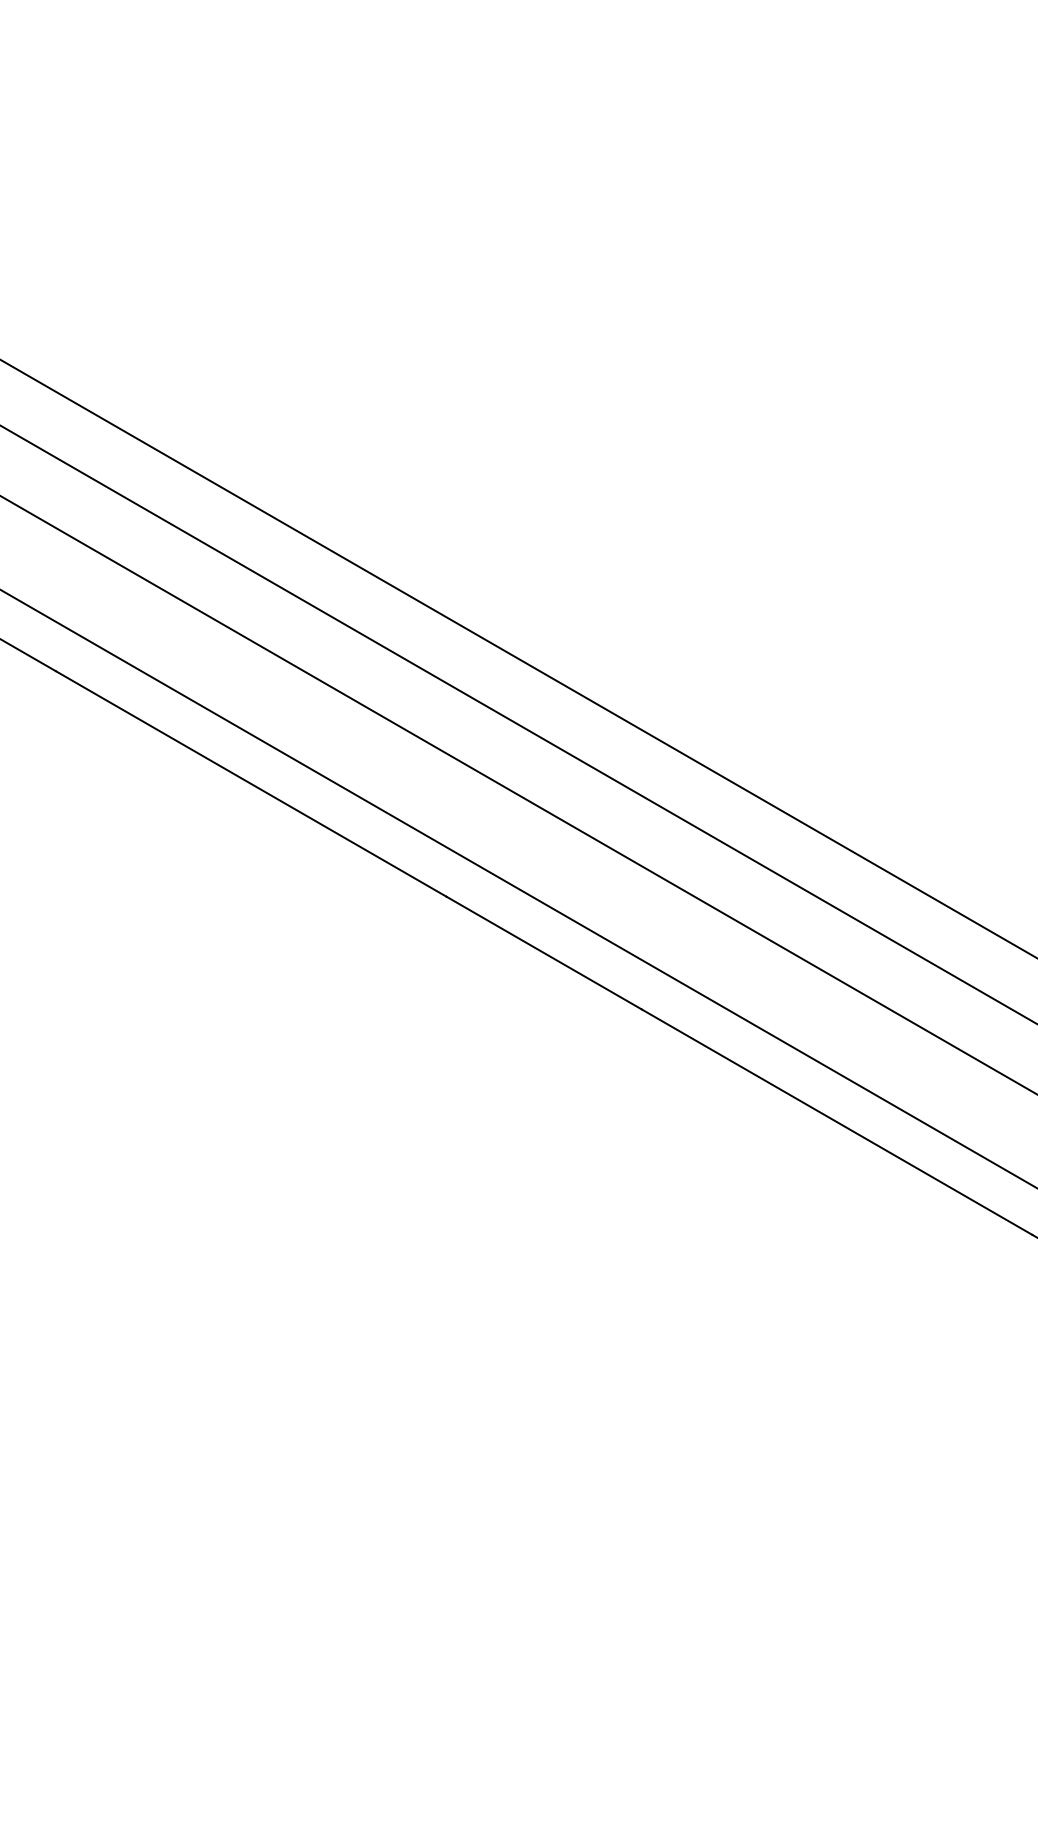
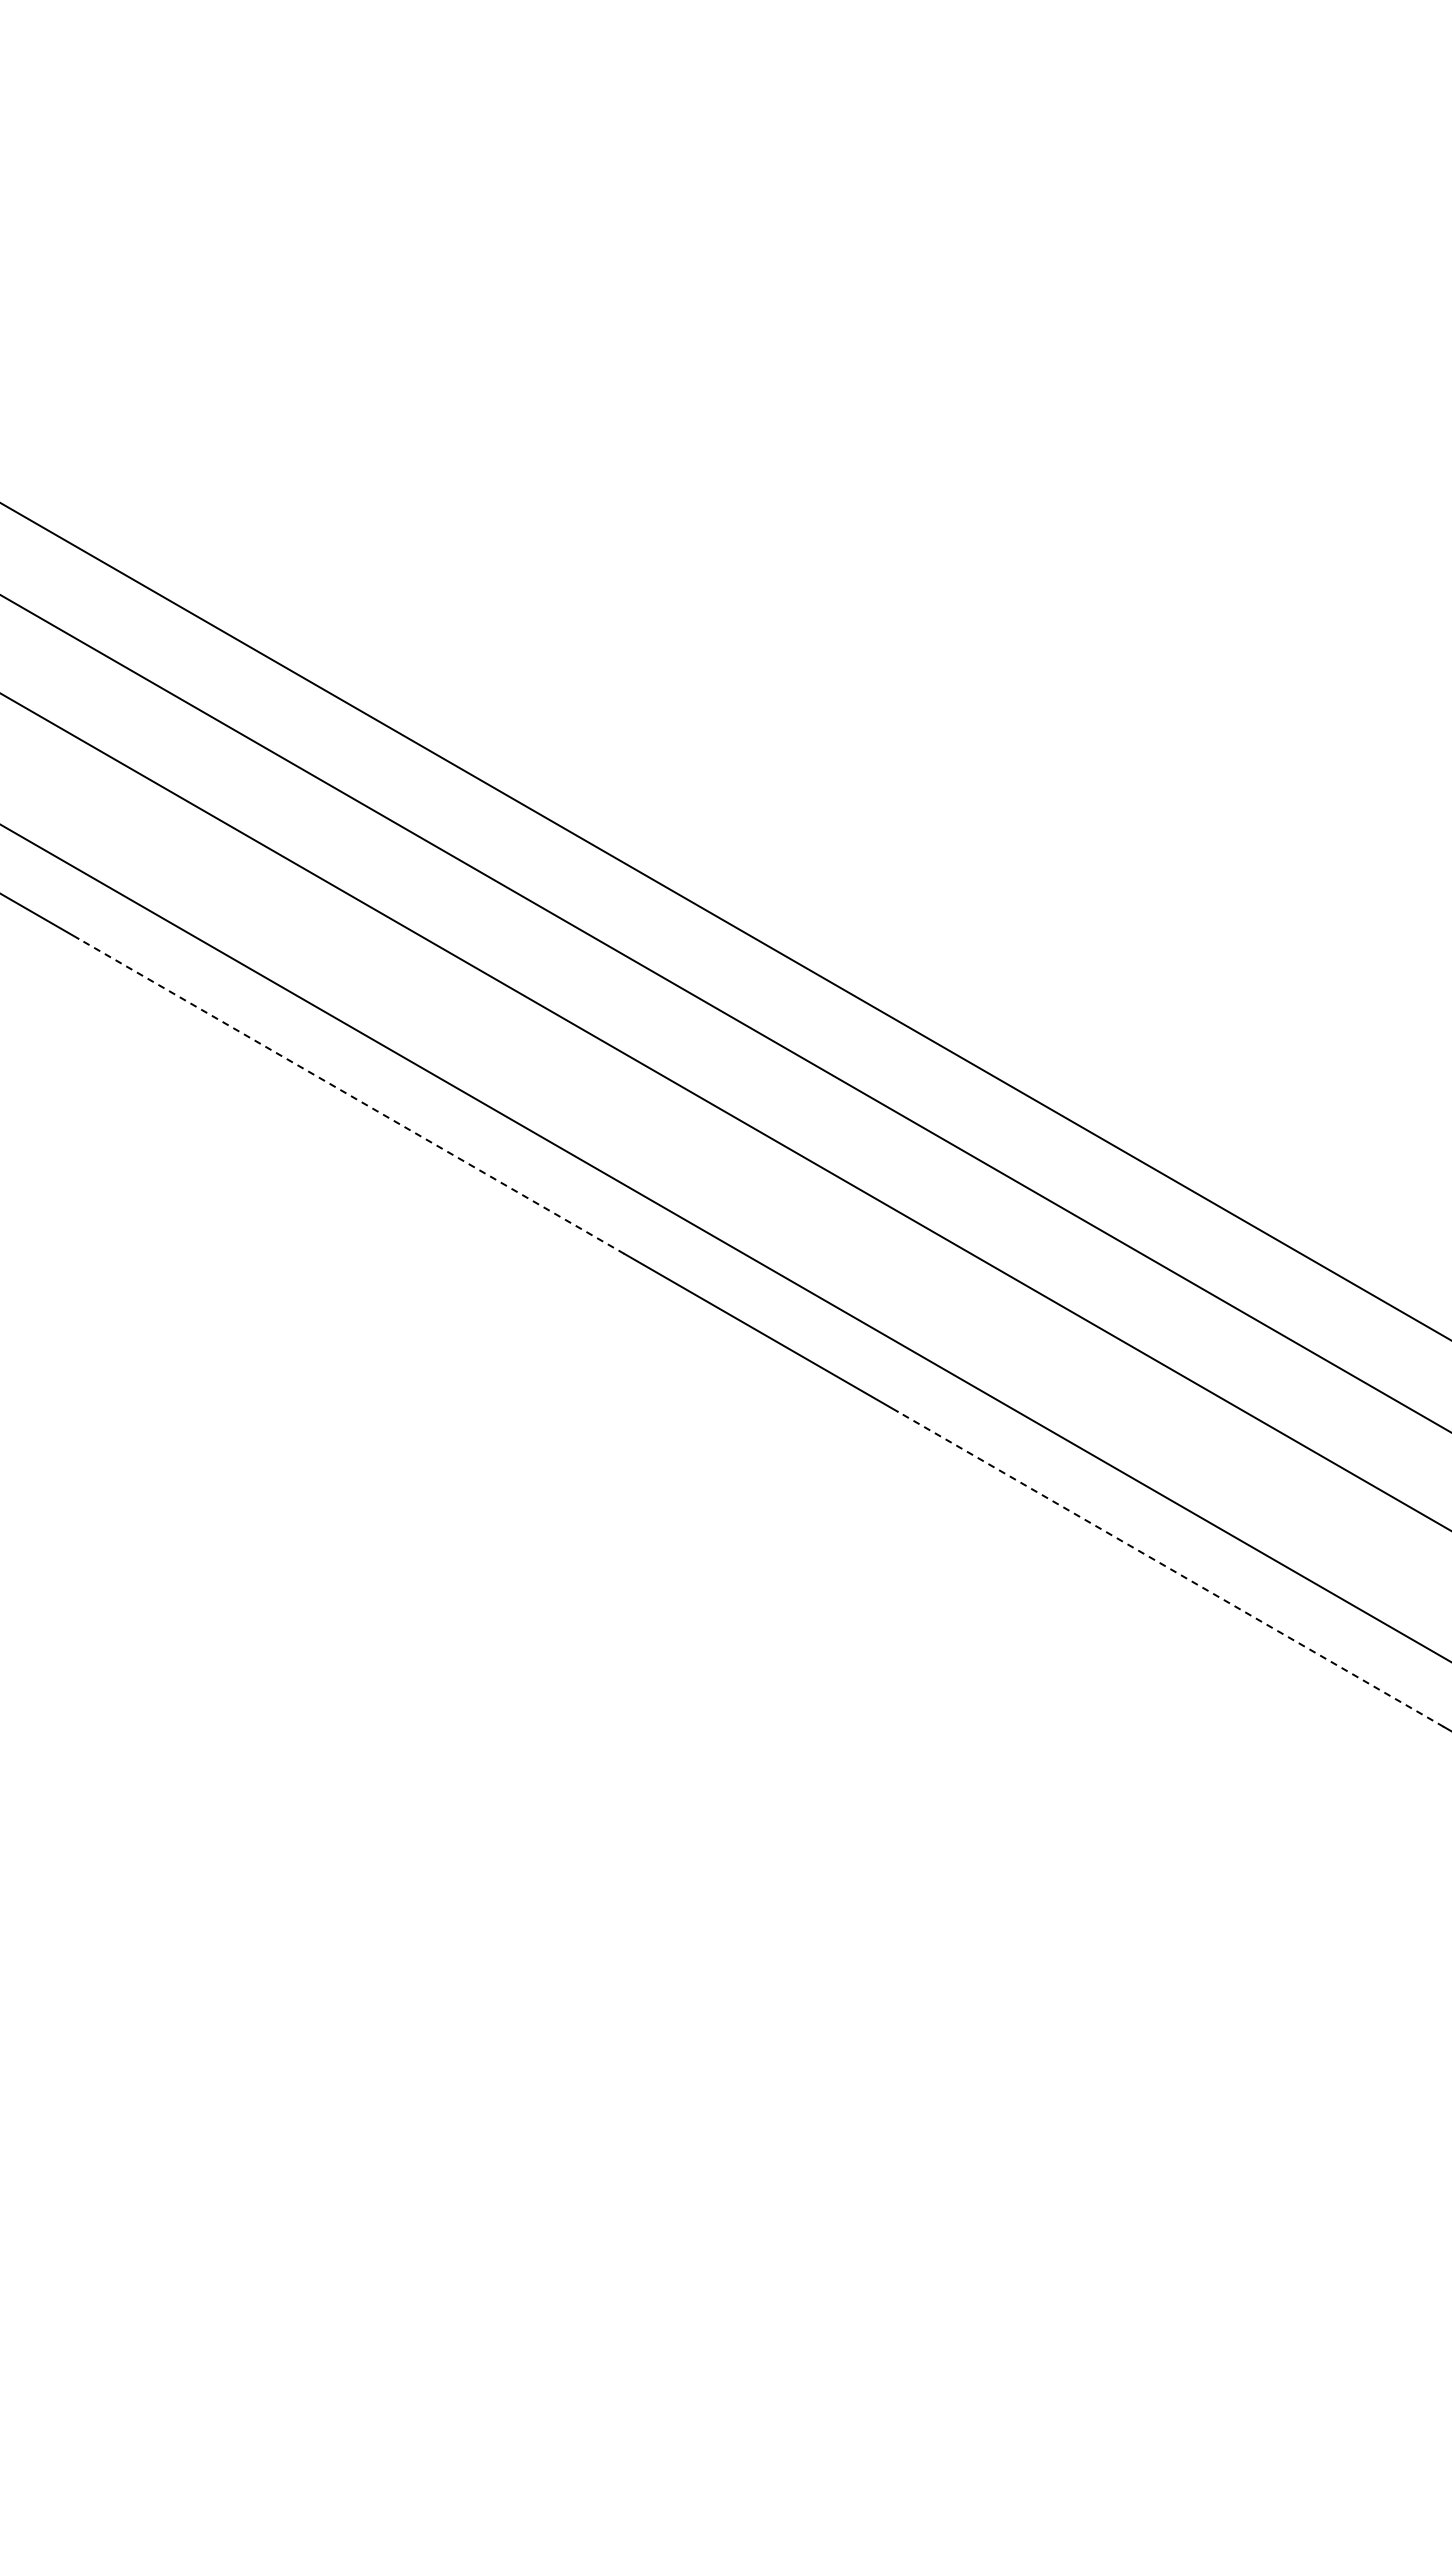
line: (251, 784) -> (351, 1096), solid -> dashed
line: (836, 1122) -> (1170, 1569), solid -> dashed

